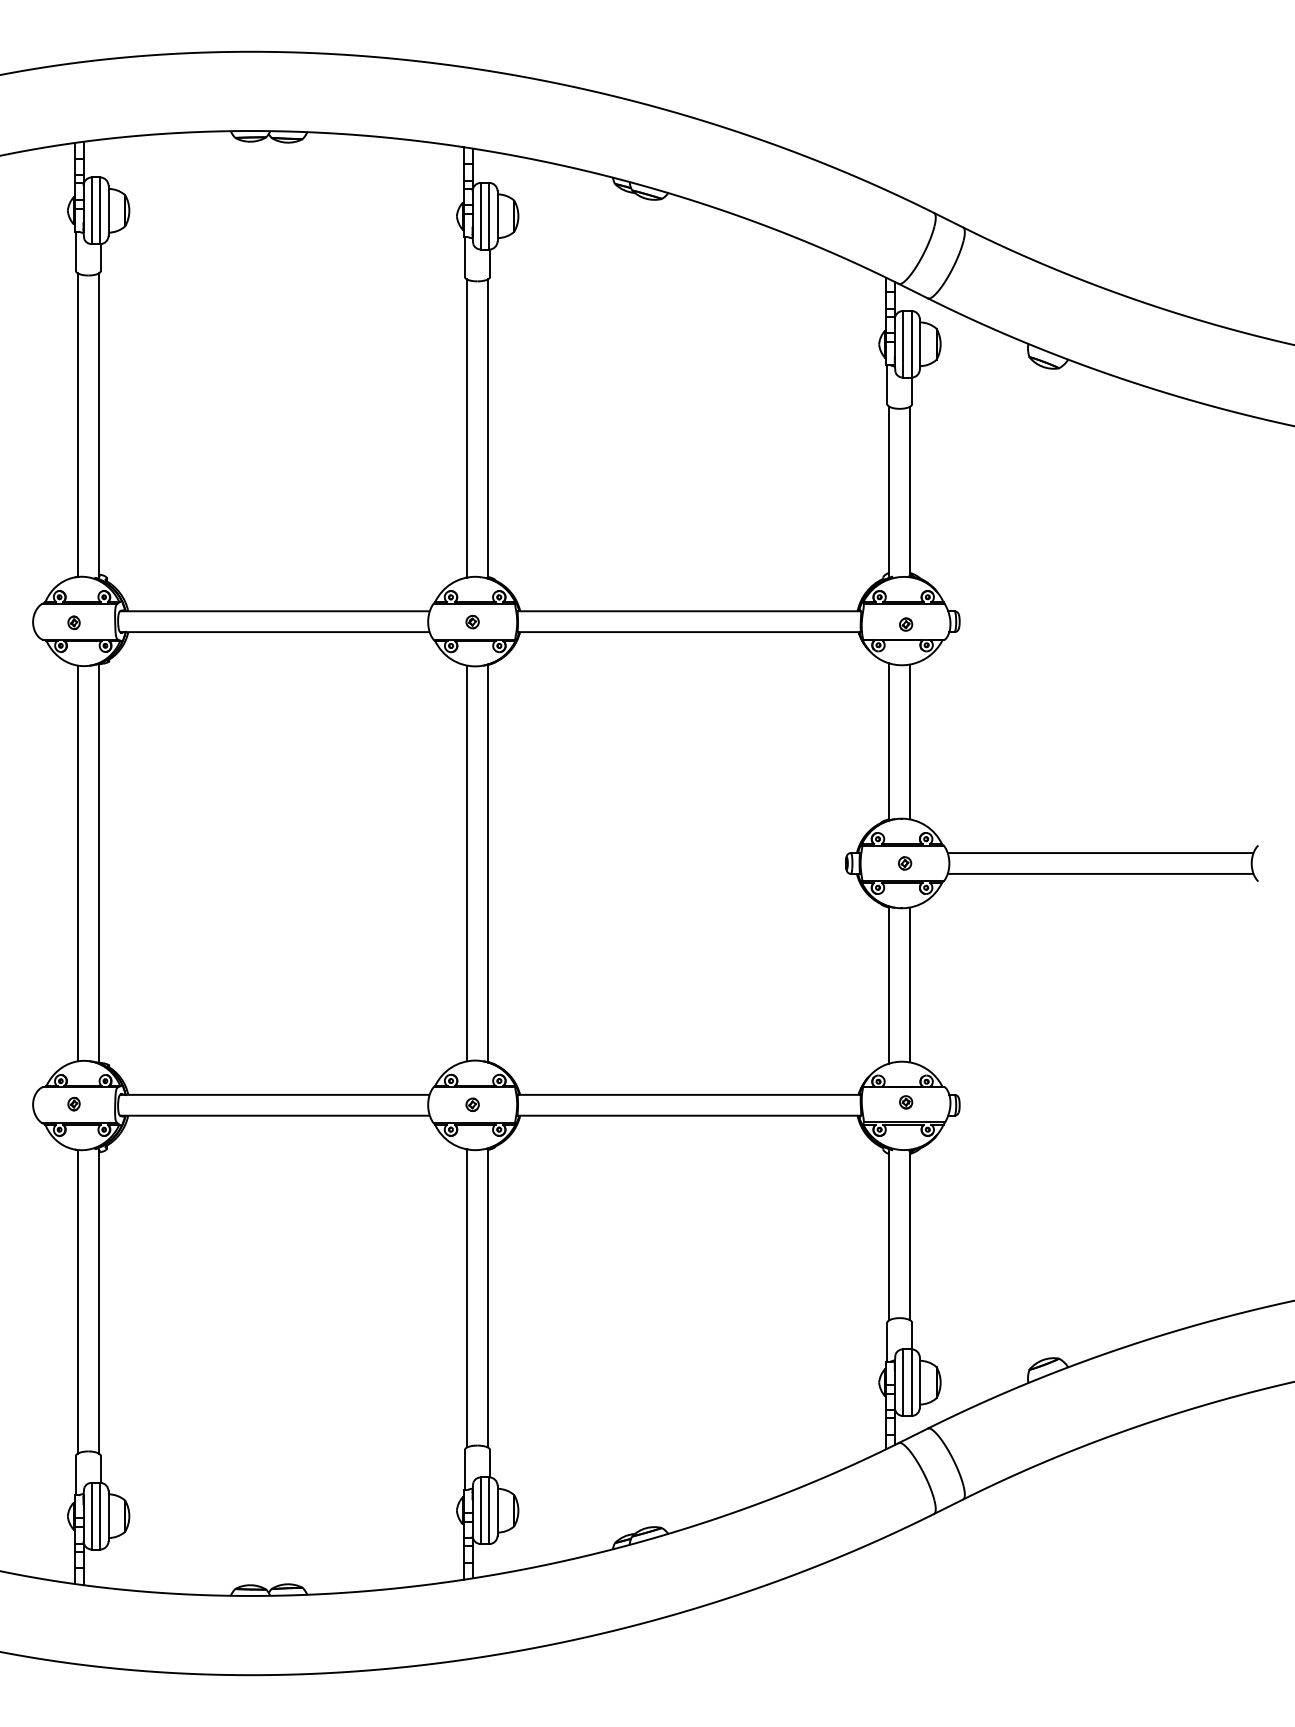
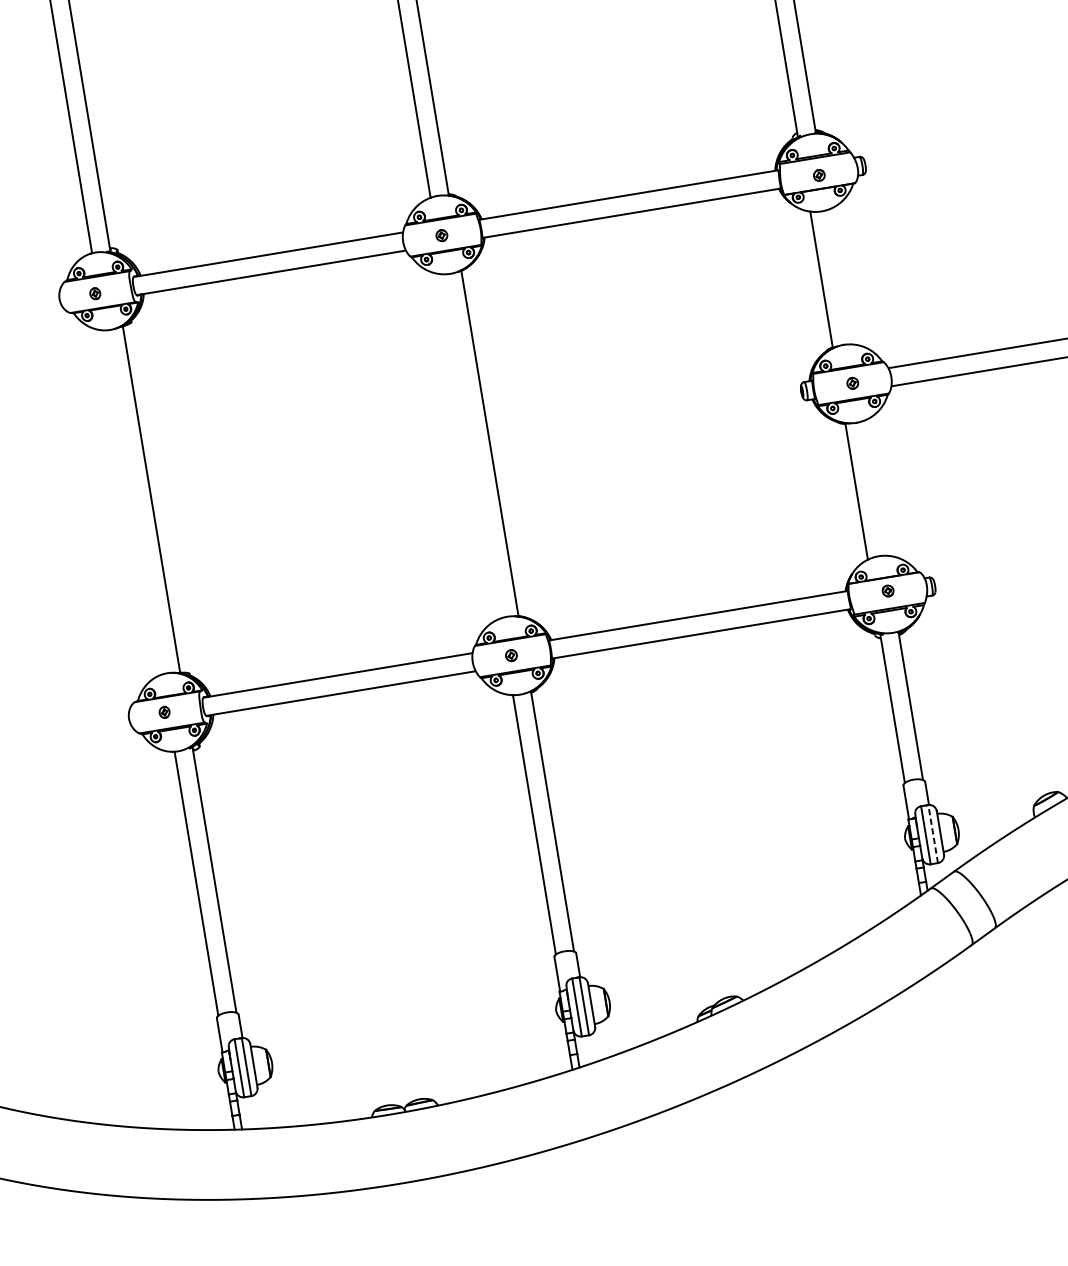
line: (910, 741) -> (839, 276), removed
line: (78, 863) -> (133, 502), removed
line: (467, 863) -> (472, 446), removed
line: (910, 984) -> (874, 487), removed
line: (911, 1382) -> (933, 833), solid -> dashed

